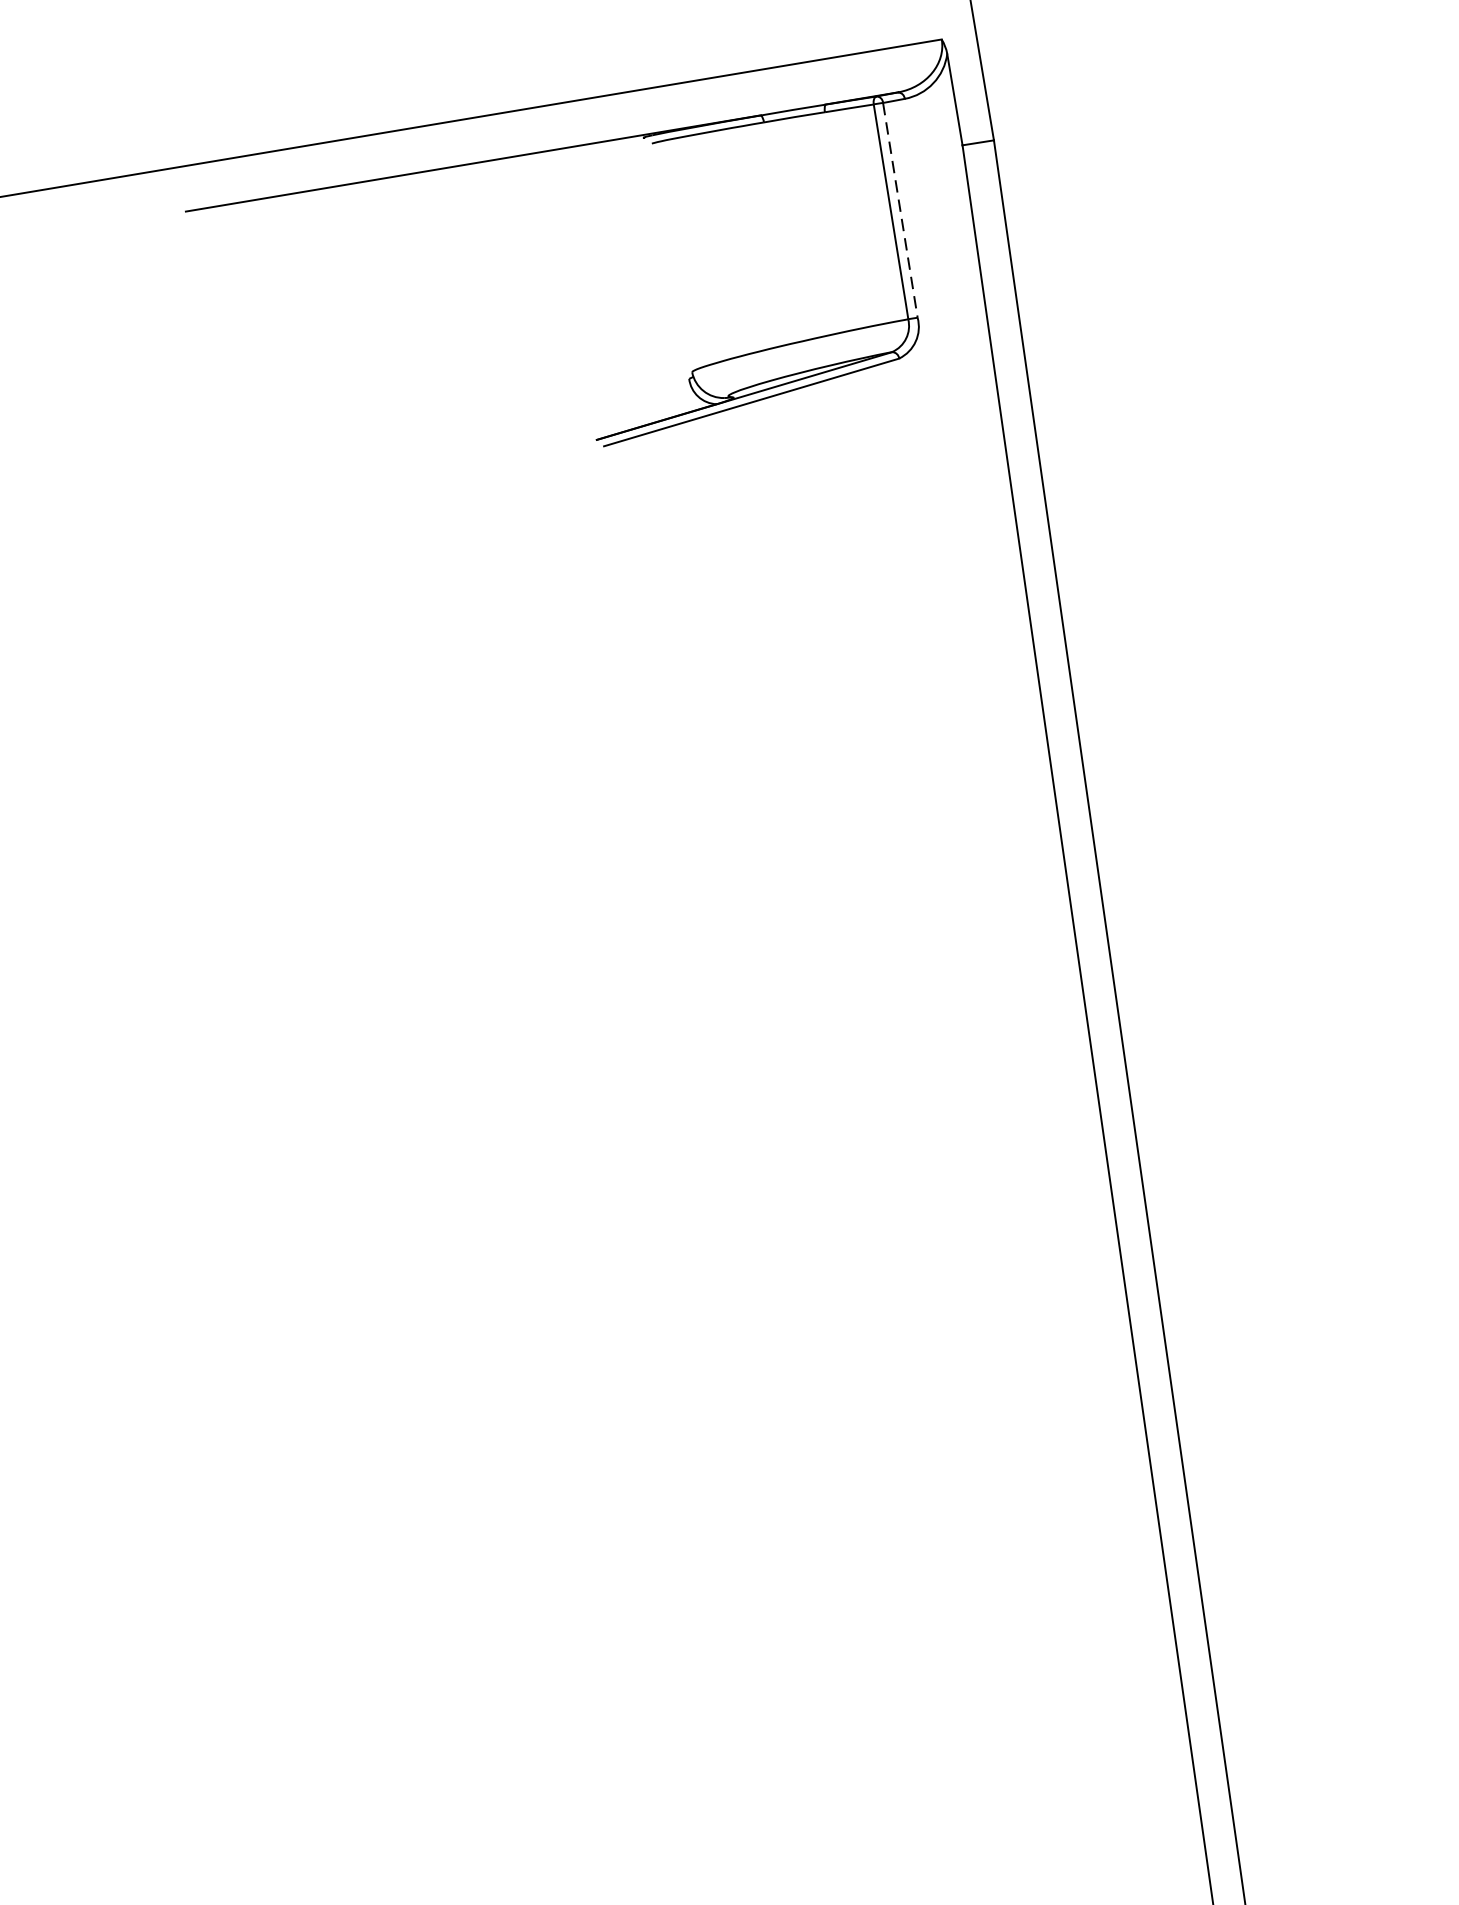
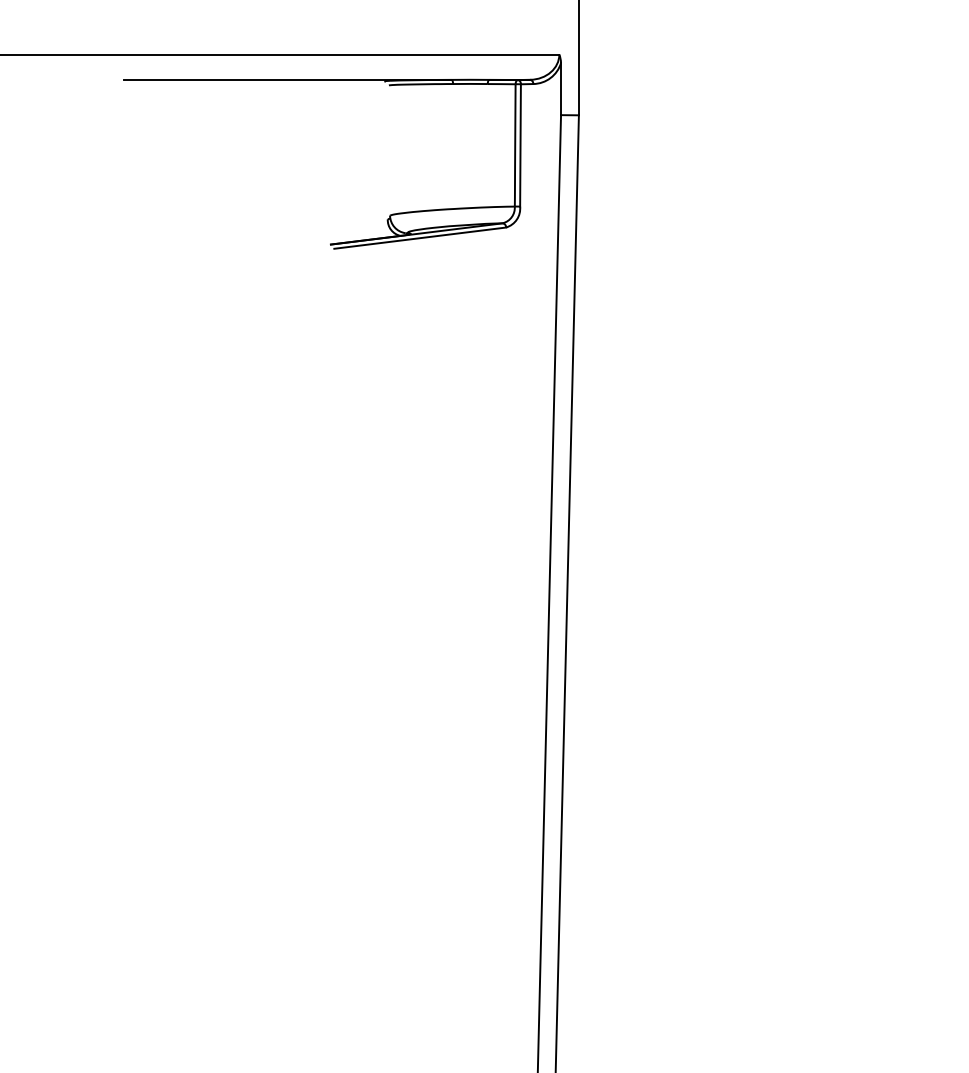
line: (900, 210) -> (520, 145), dashed -> solid

